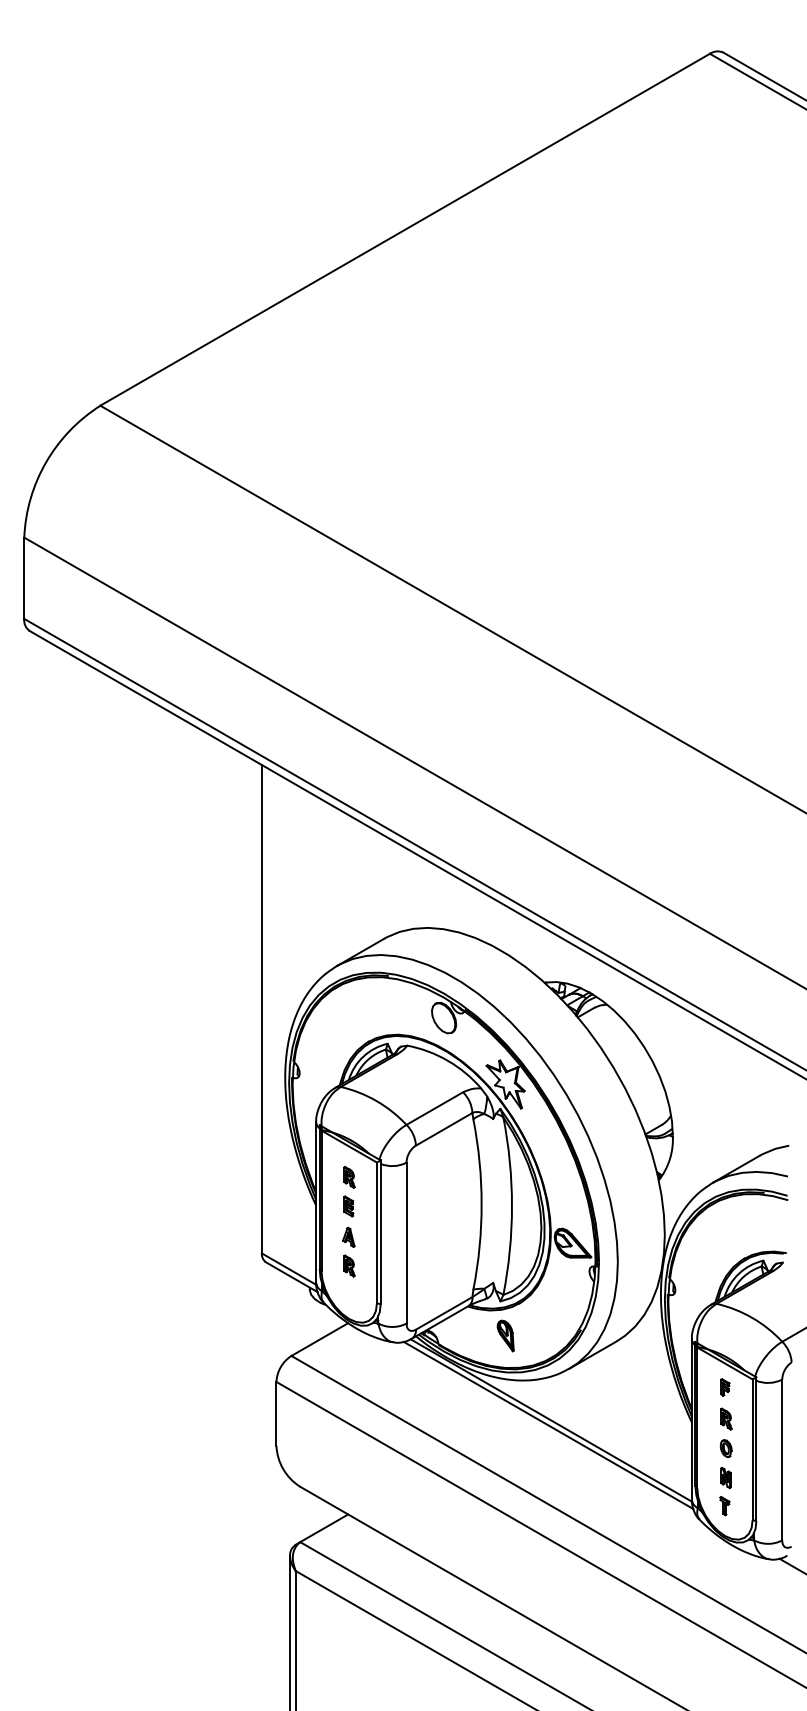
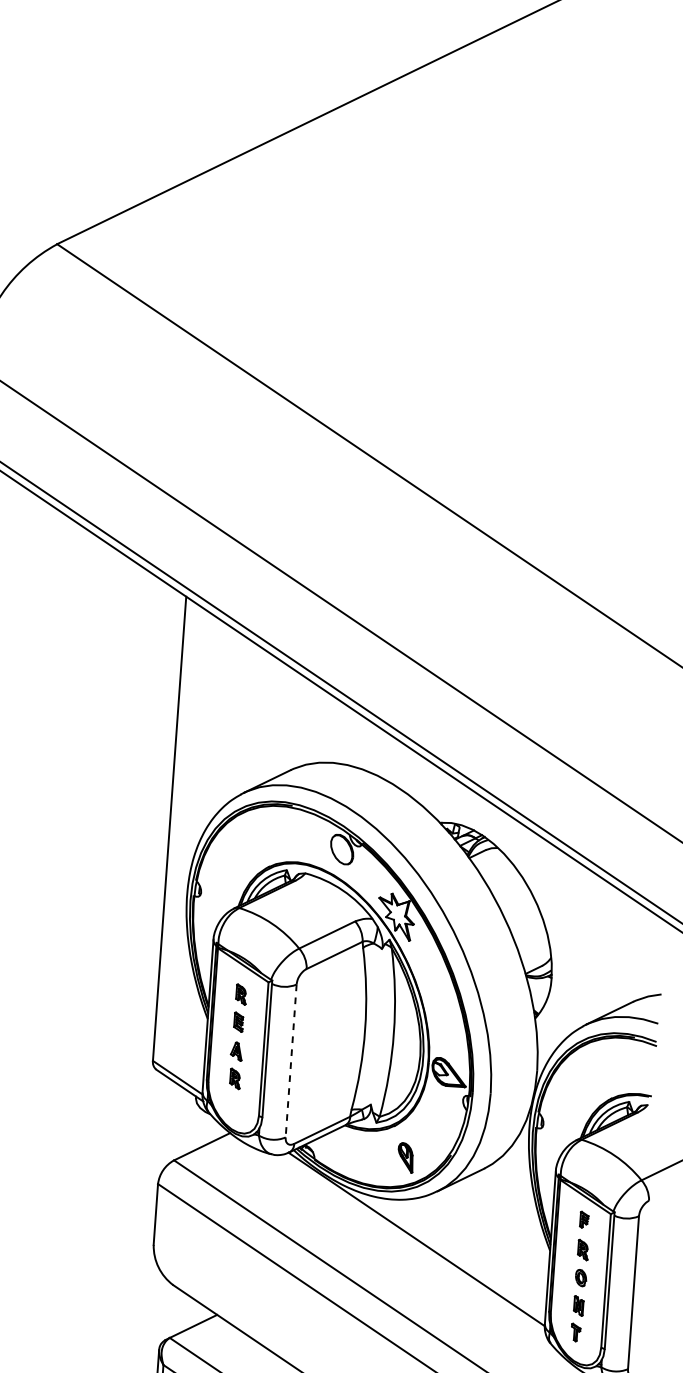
line: (406, 1243) -> (291, 1061), solid -> dashed
part: (505, 1335) -> (405, 1157), moved
line: (548, 1425) -> (413, 1243), removed

